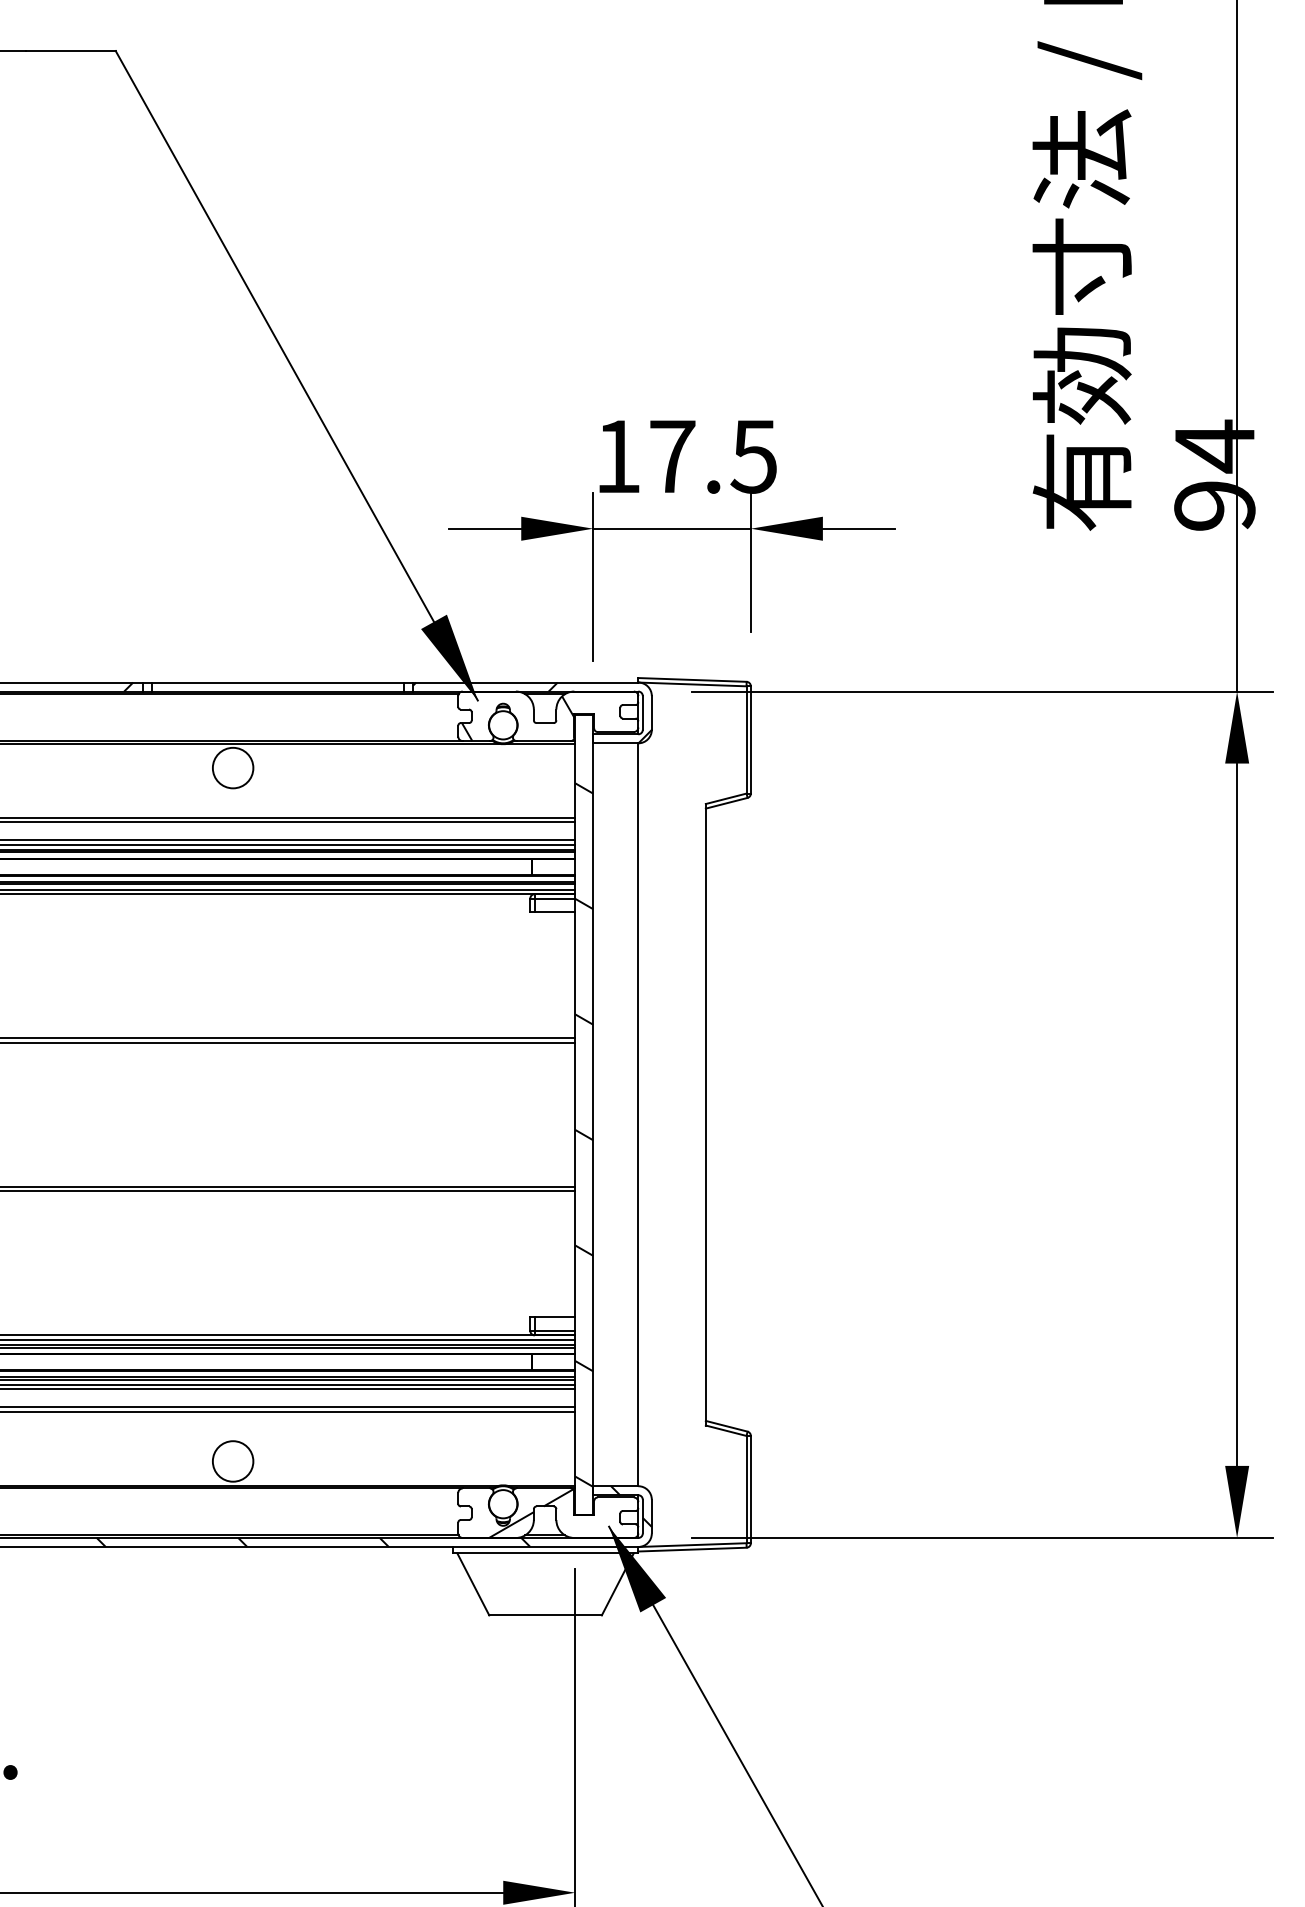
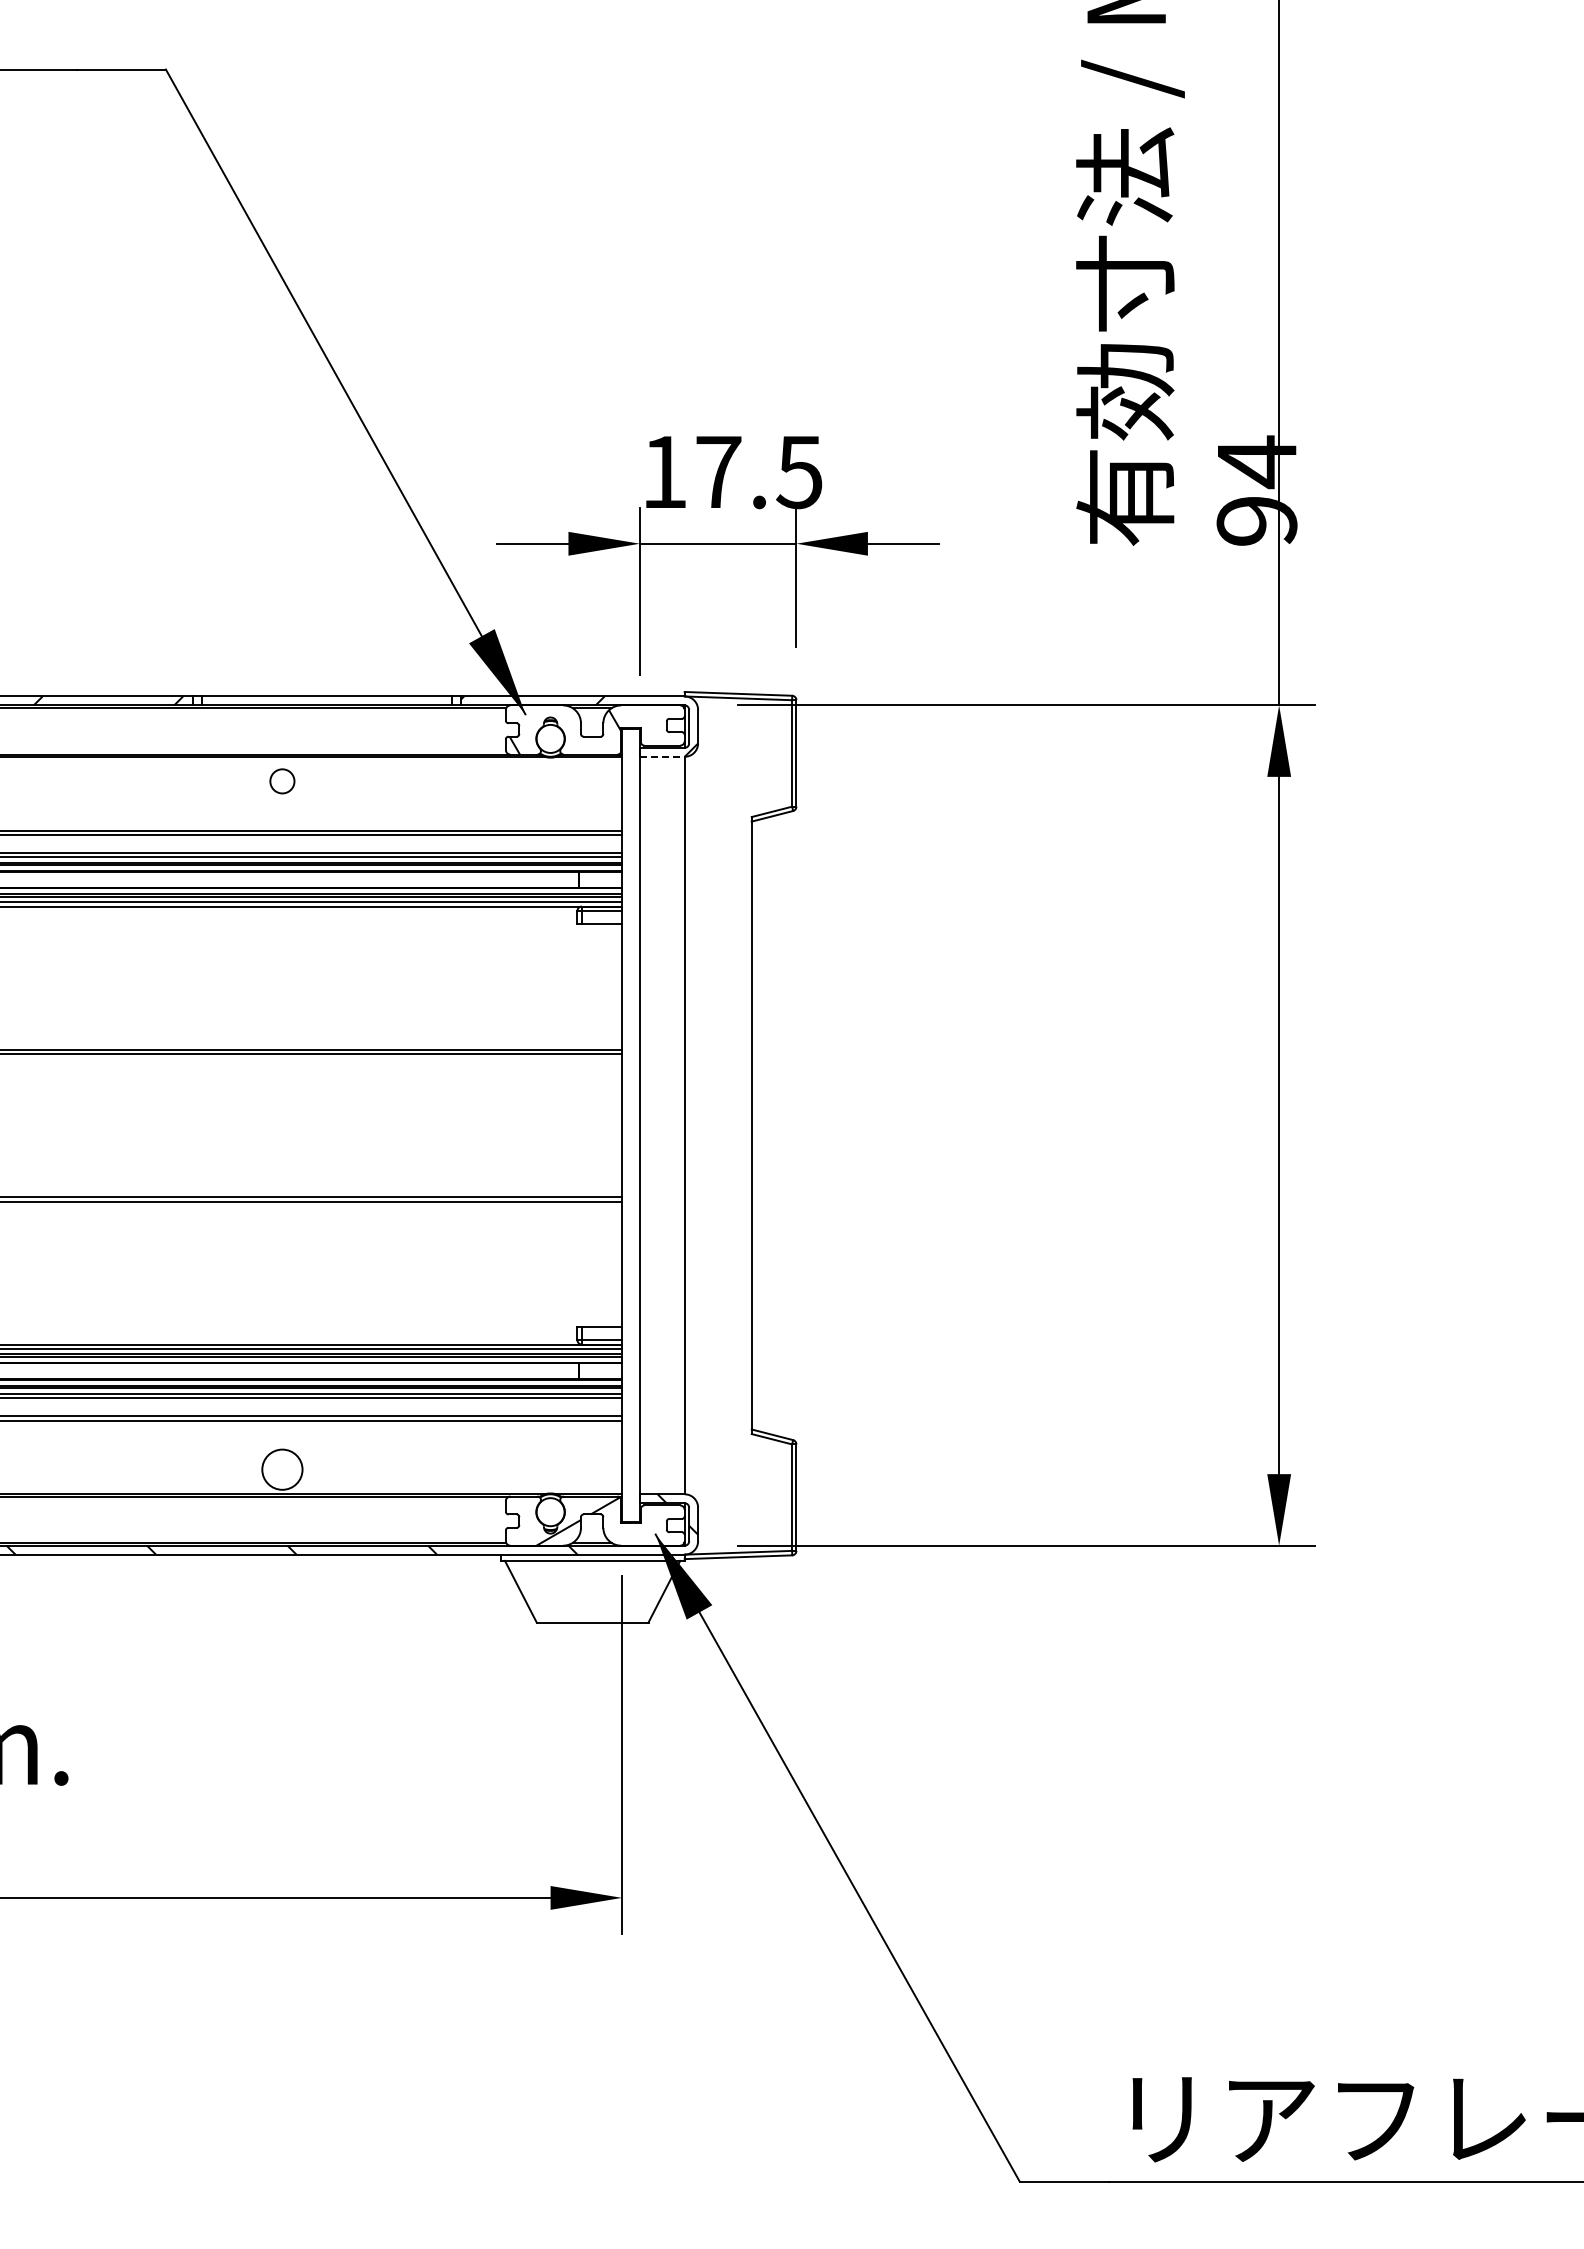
line: (615, 743) -> (662, 756), solid -> dashed
circle: (233, 768) -> (282, 781), size x0.6
hatch: (584, 1134) -> (631, 1145), removed

